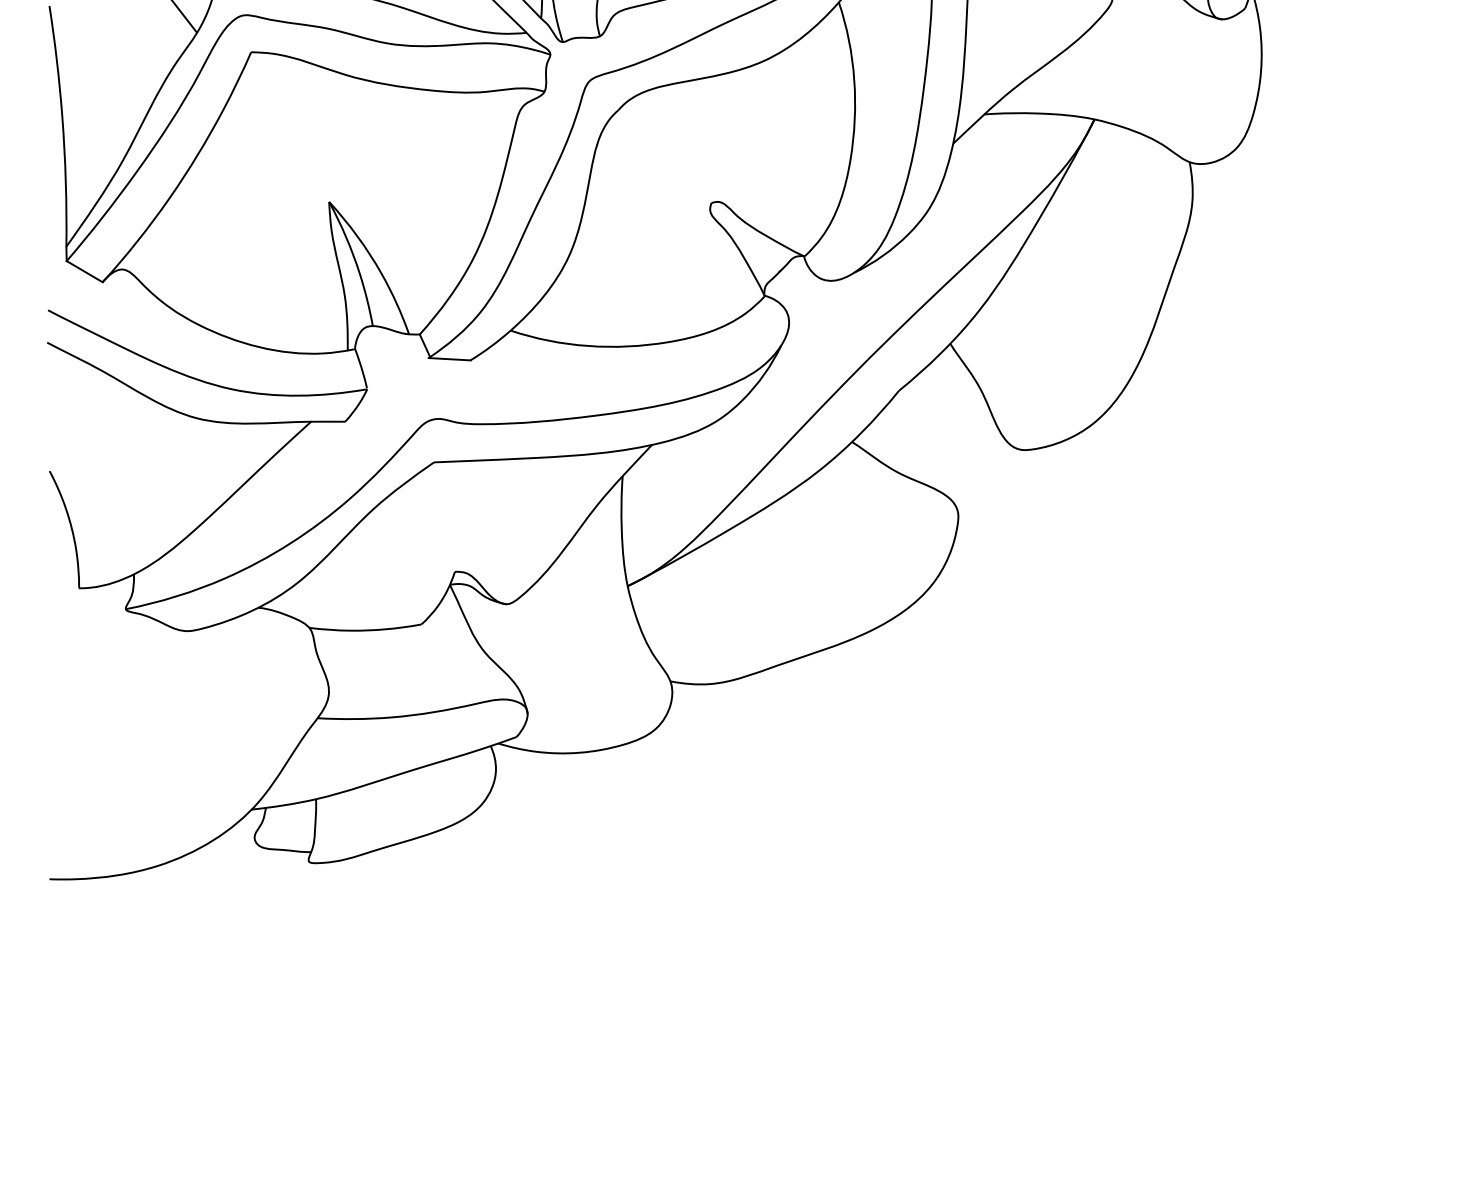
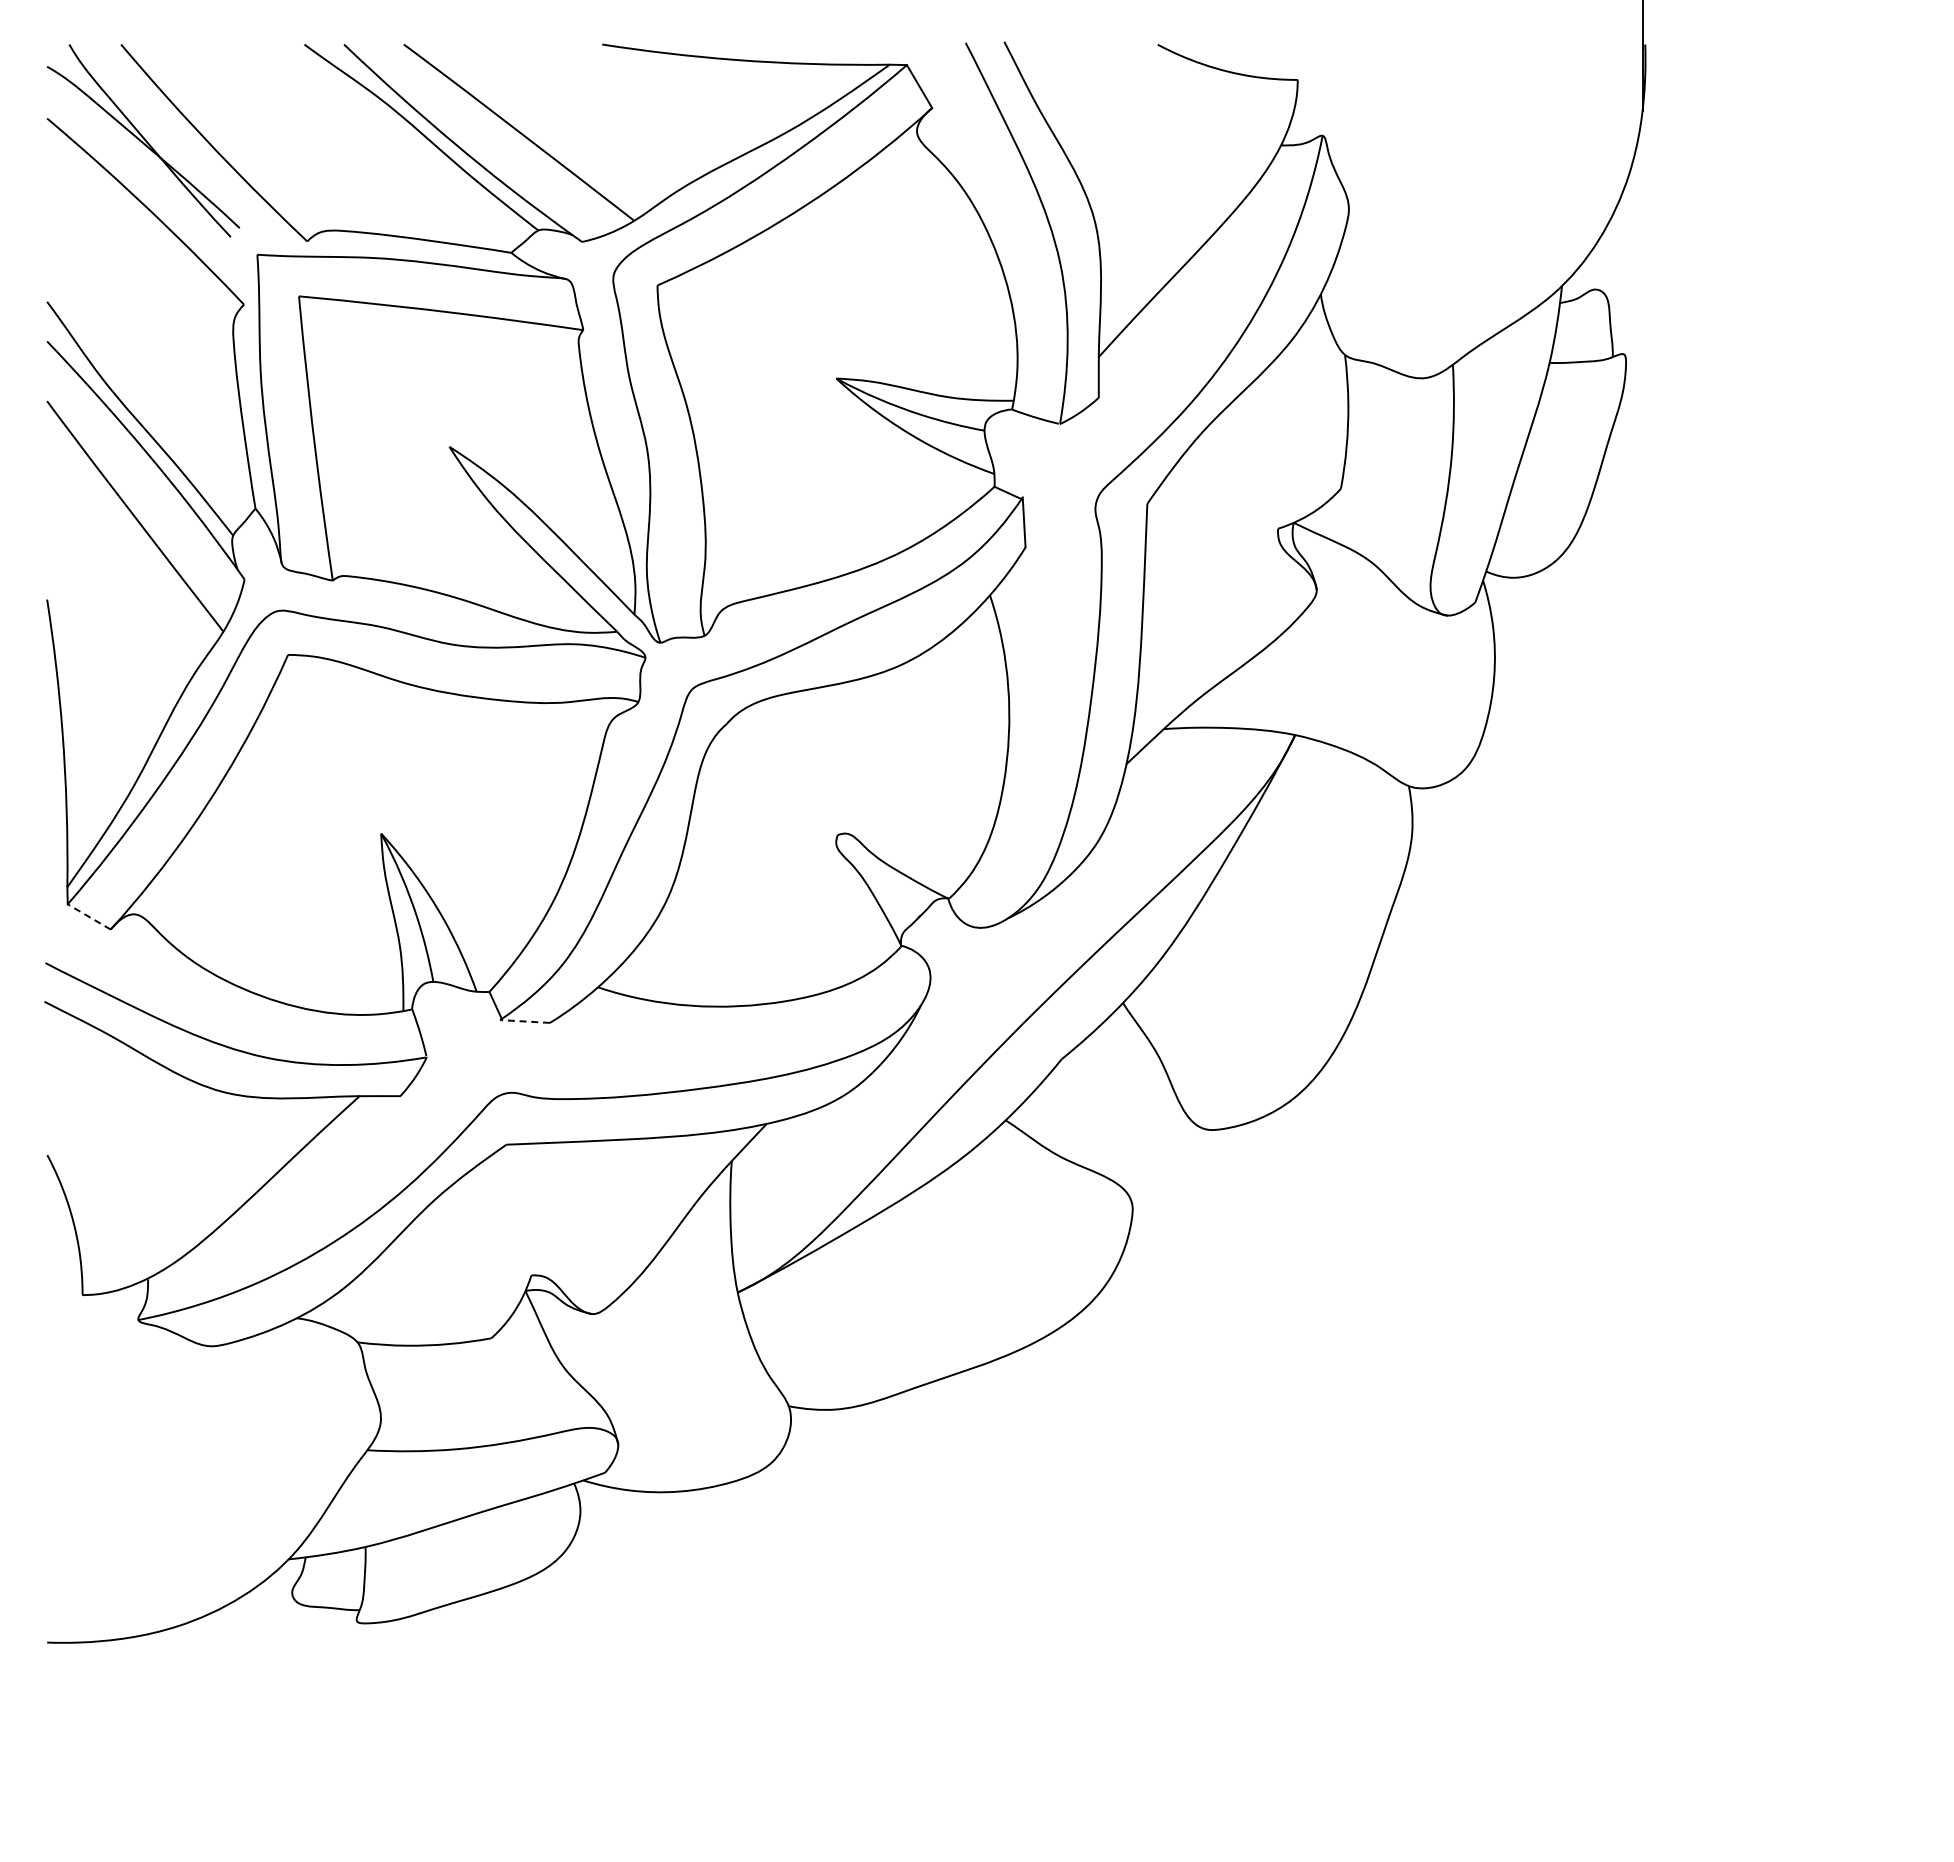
line: (84, 271) -> (89, 916), solid -> dashed
line: (449, 359) -> (525, 1021), solid -> dashed

